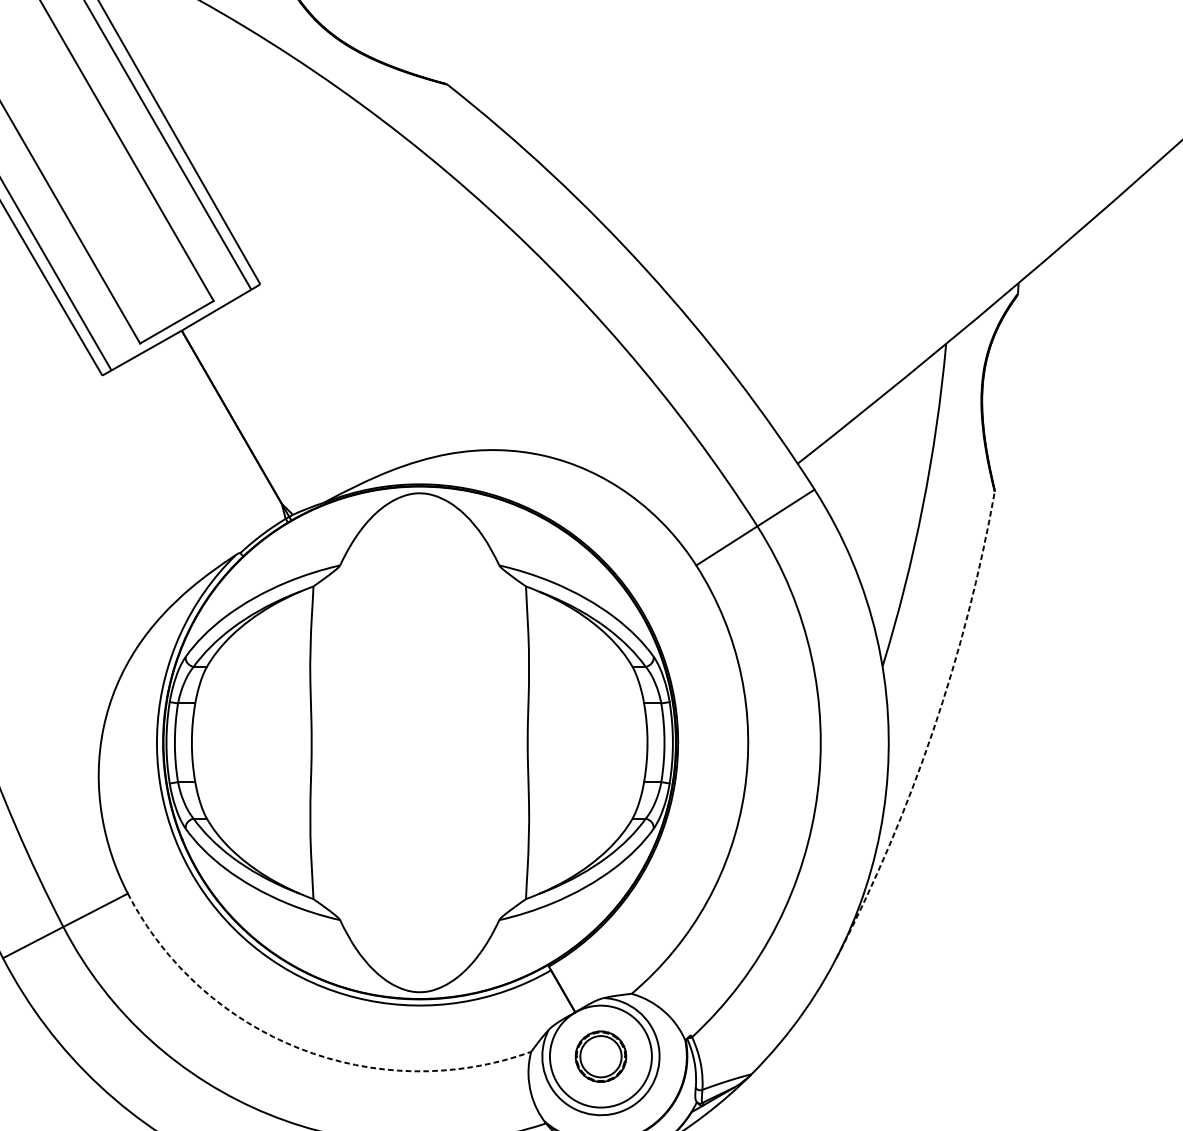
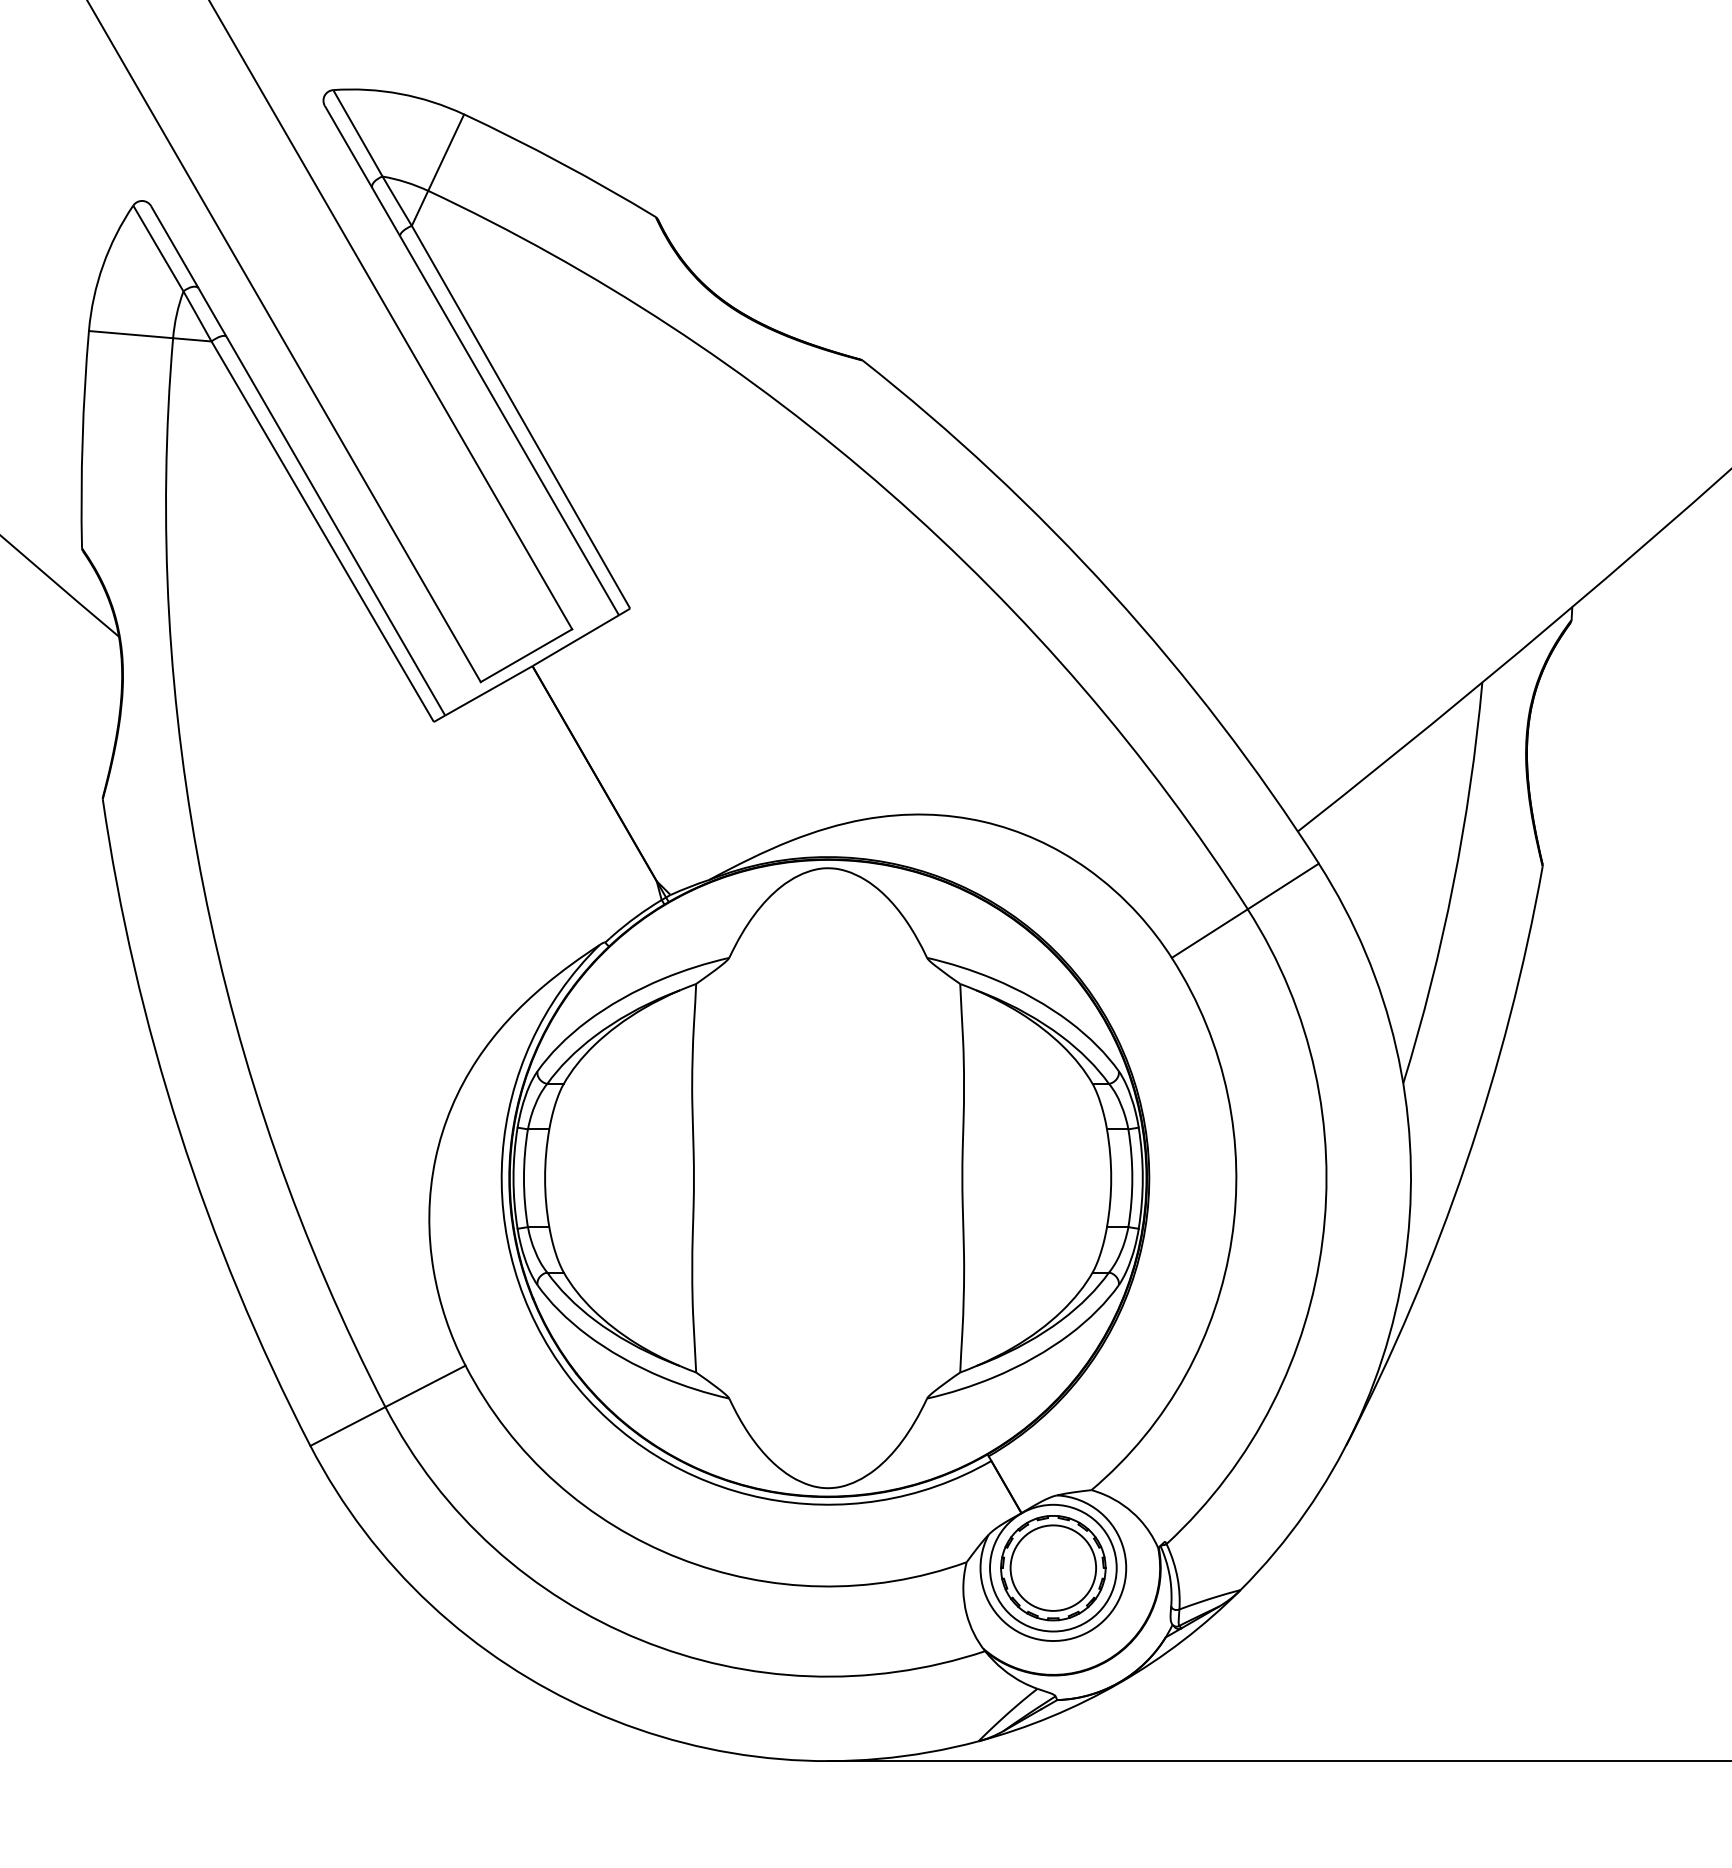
arc: (933, 730) -> (1466, 1163), dashed -> solid
arc: (300, 1048) -> (679, 1558), dashed -> solid
part: (601, 1056) -> (1053, 1568), size x1.67

